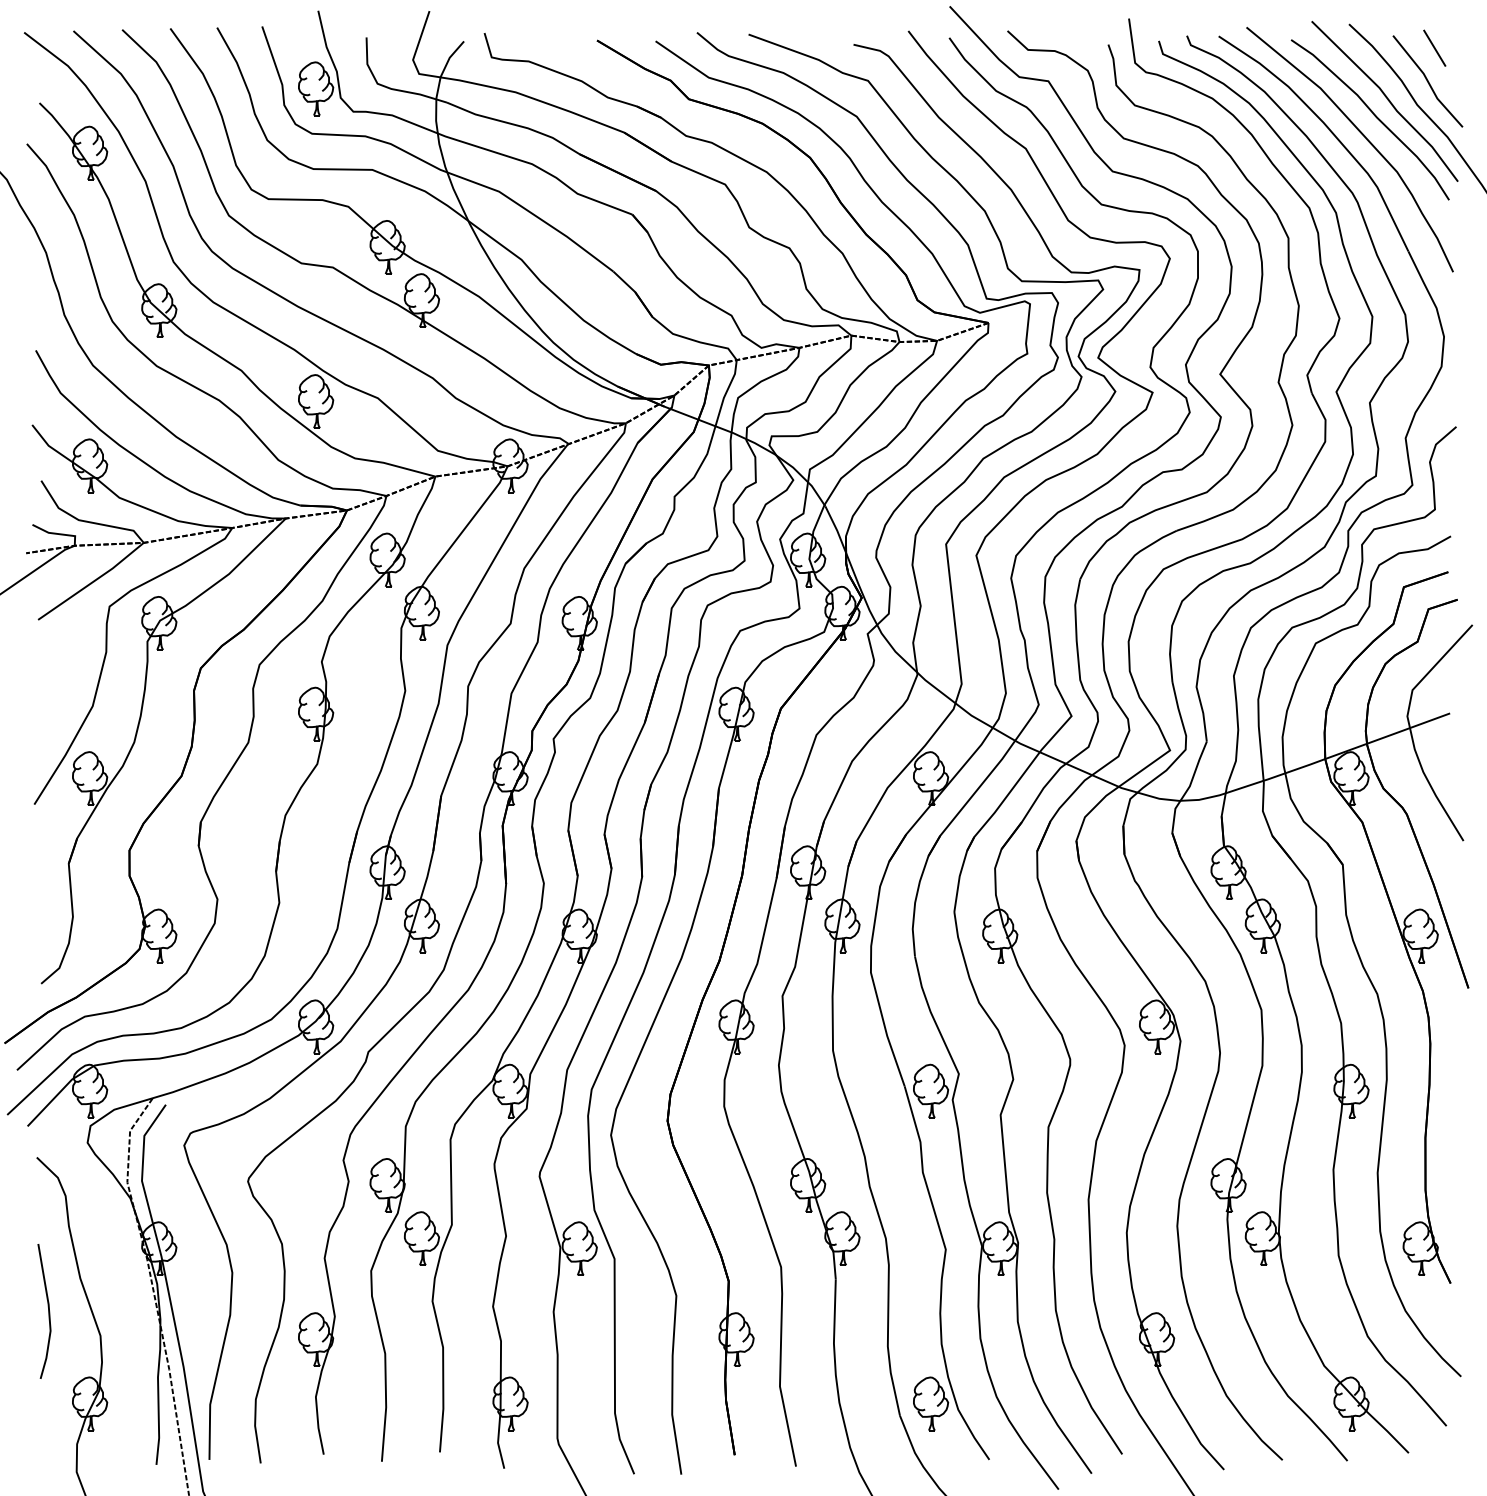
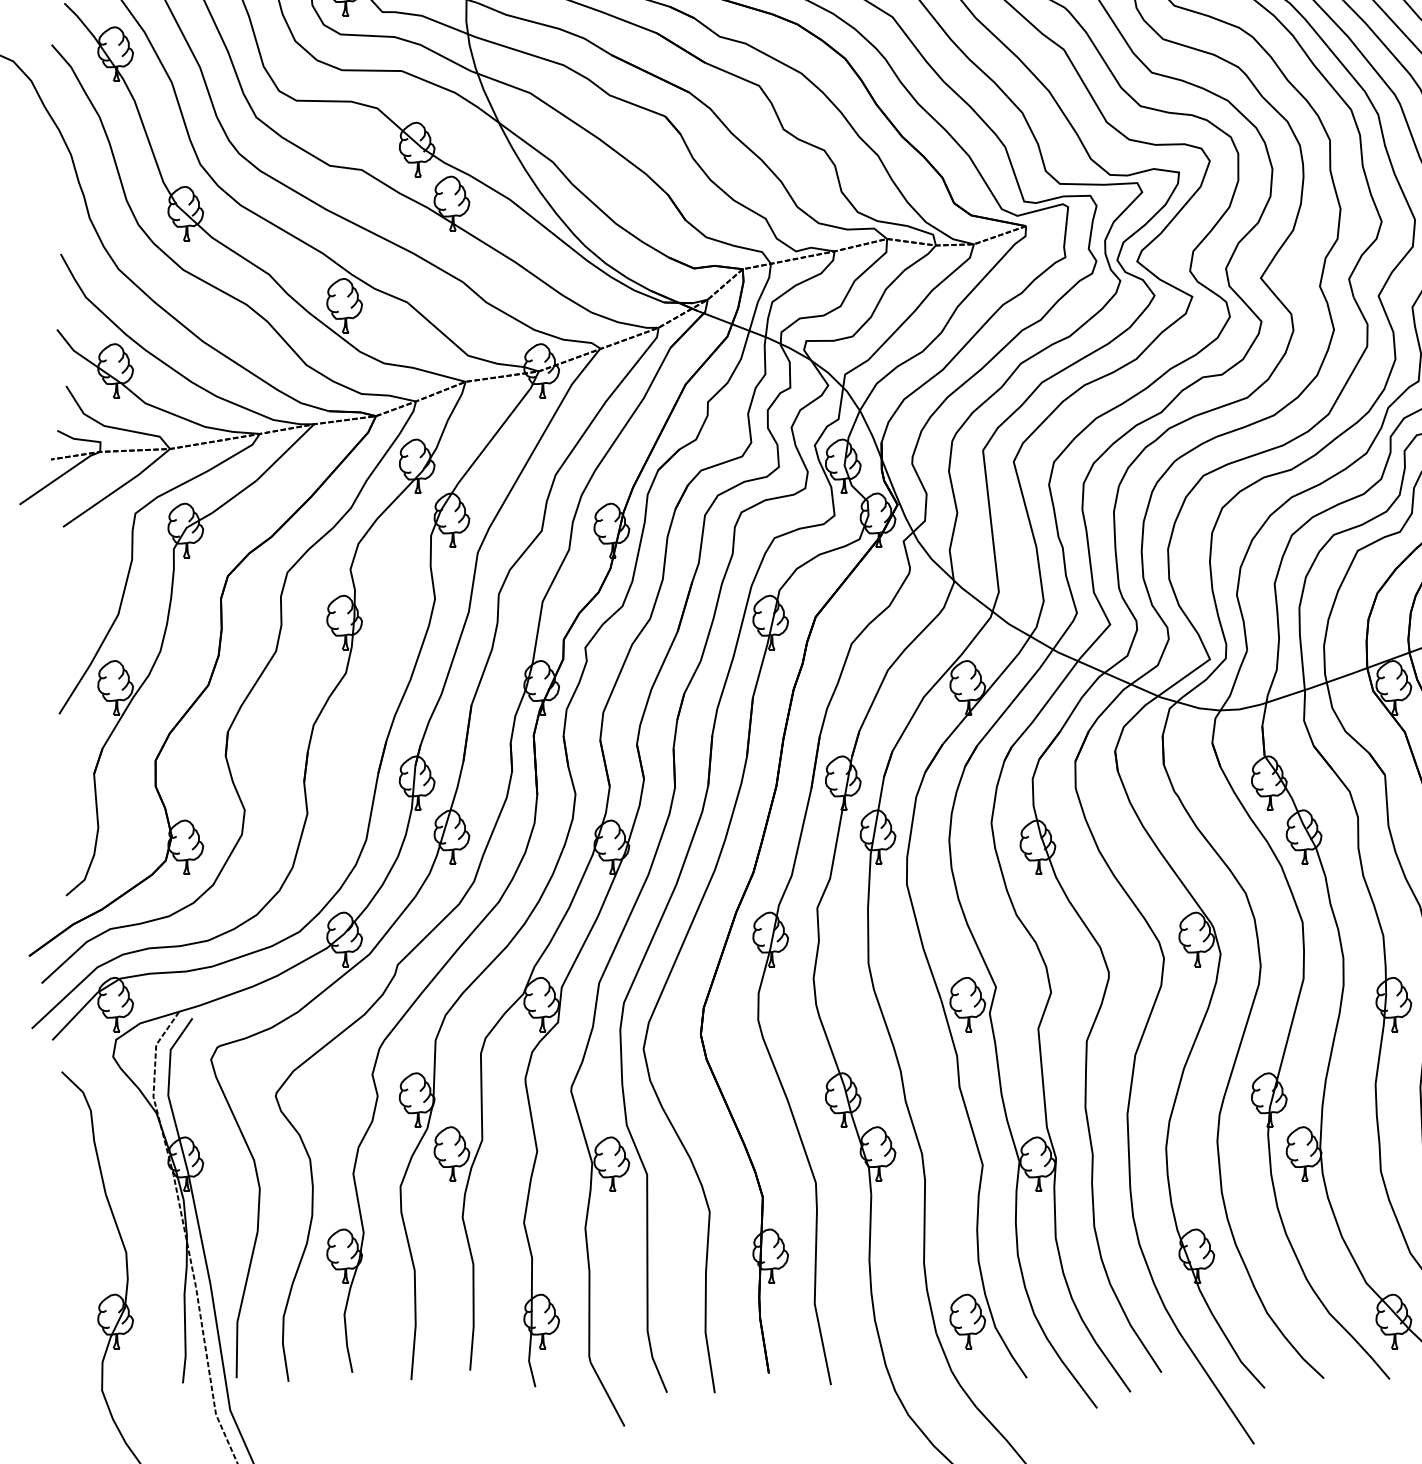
curve: (48, 1311) -> (73, 1227), removed

